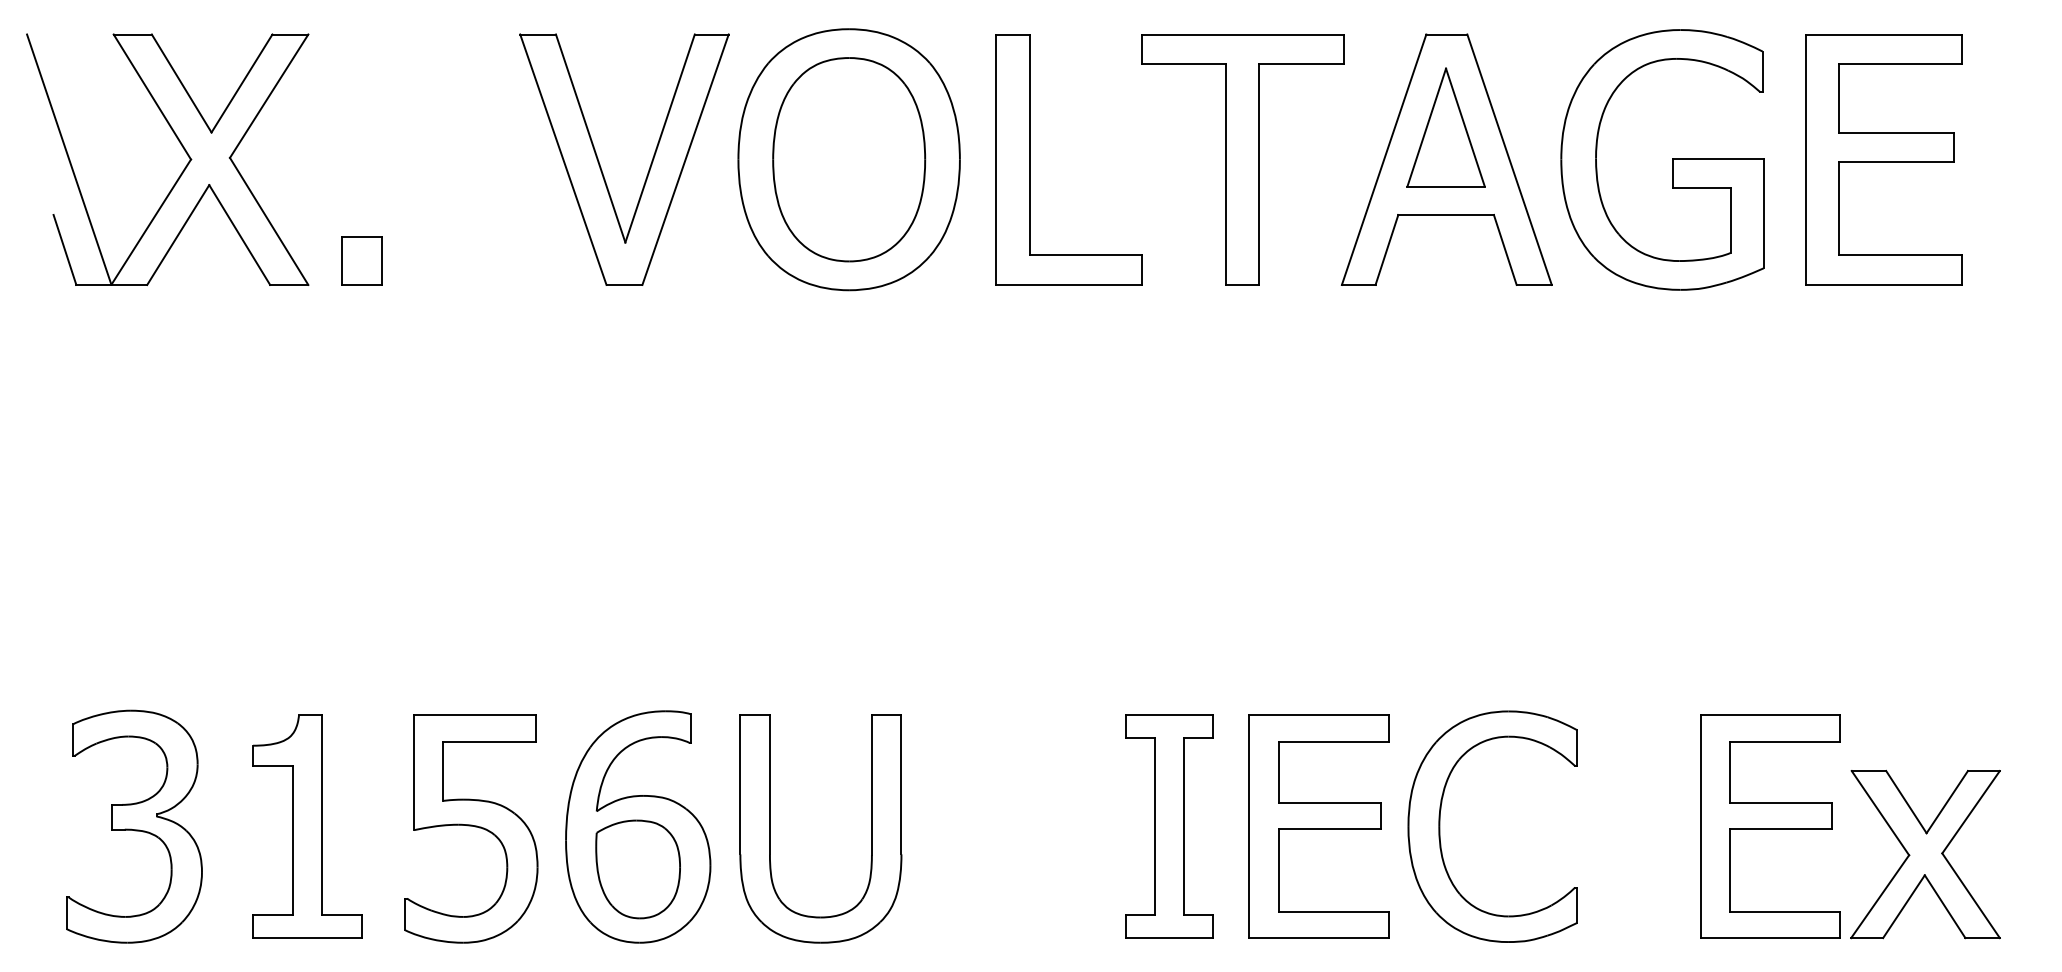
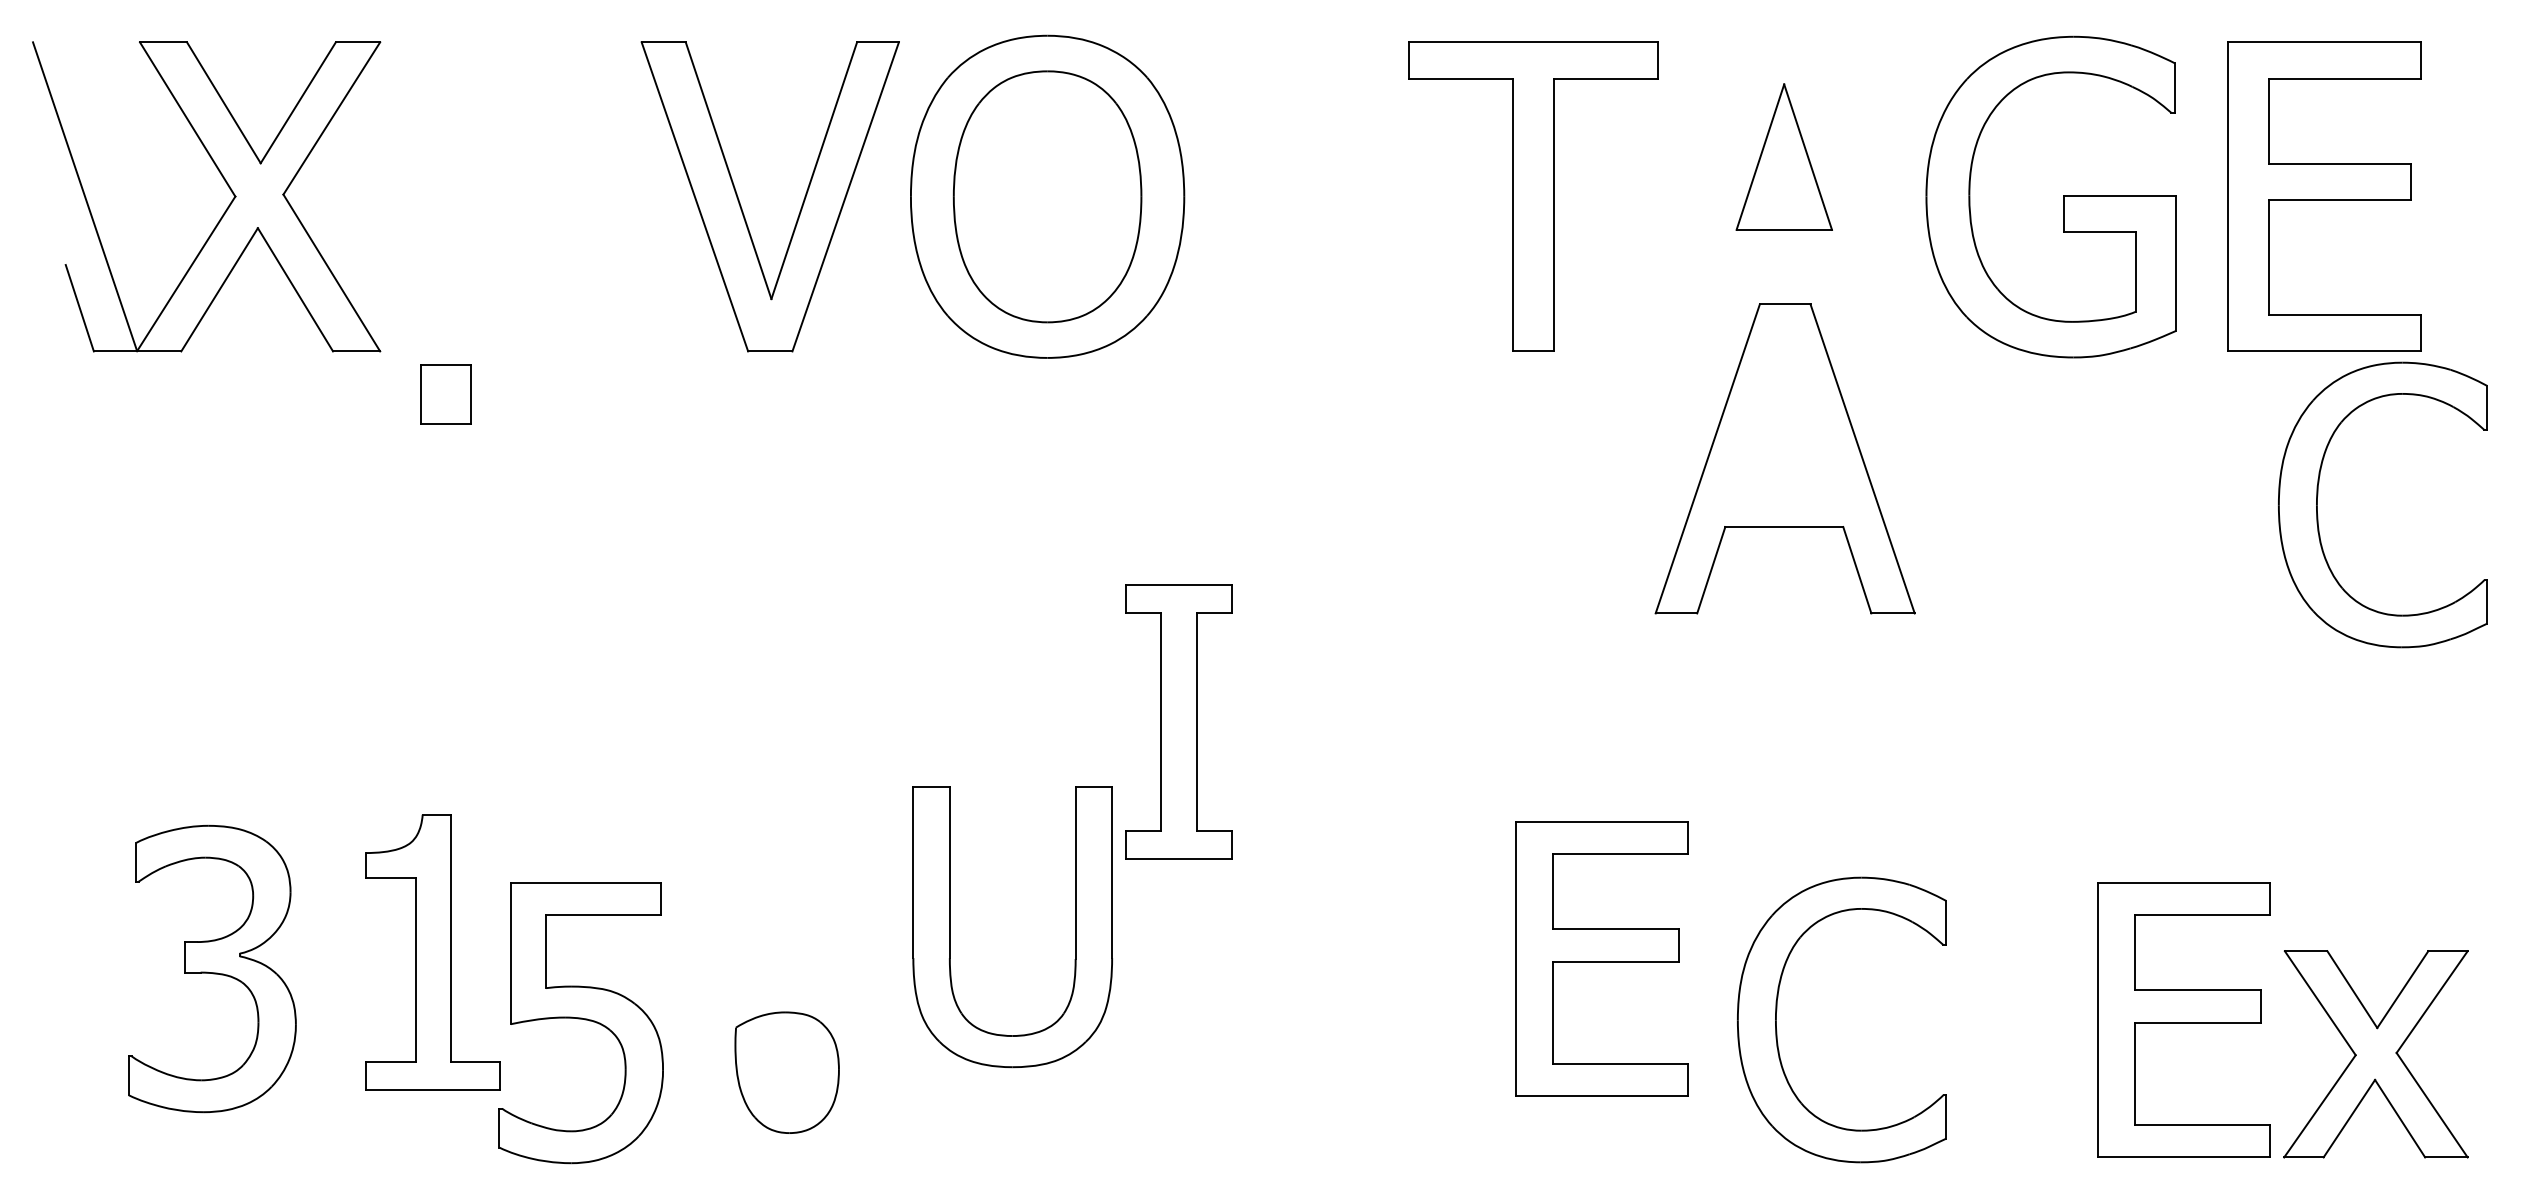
part: (1029, 159) -> (1270, 196), removed
part: (1446, 159) -> (1784, 458), moved
part: (361, 260) -> (445, 394), moved
part: (1878, 401) -> (2318, 495), added
part: (134, 826) -> (212, 968), moved
part: (306, 826) -> (432, 952), moved
part: (1169, 826) -> (1178, 721), moved
part: (1318, 826) -> (1601, 958), moved
part: (638, 827) -> (787, 1020), removed
part: (770, 829) -> (950, 927), moved

